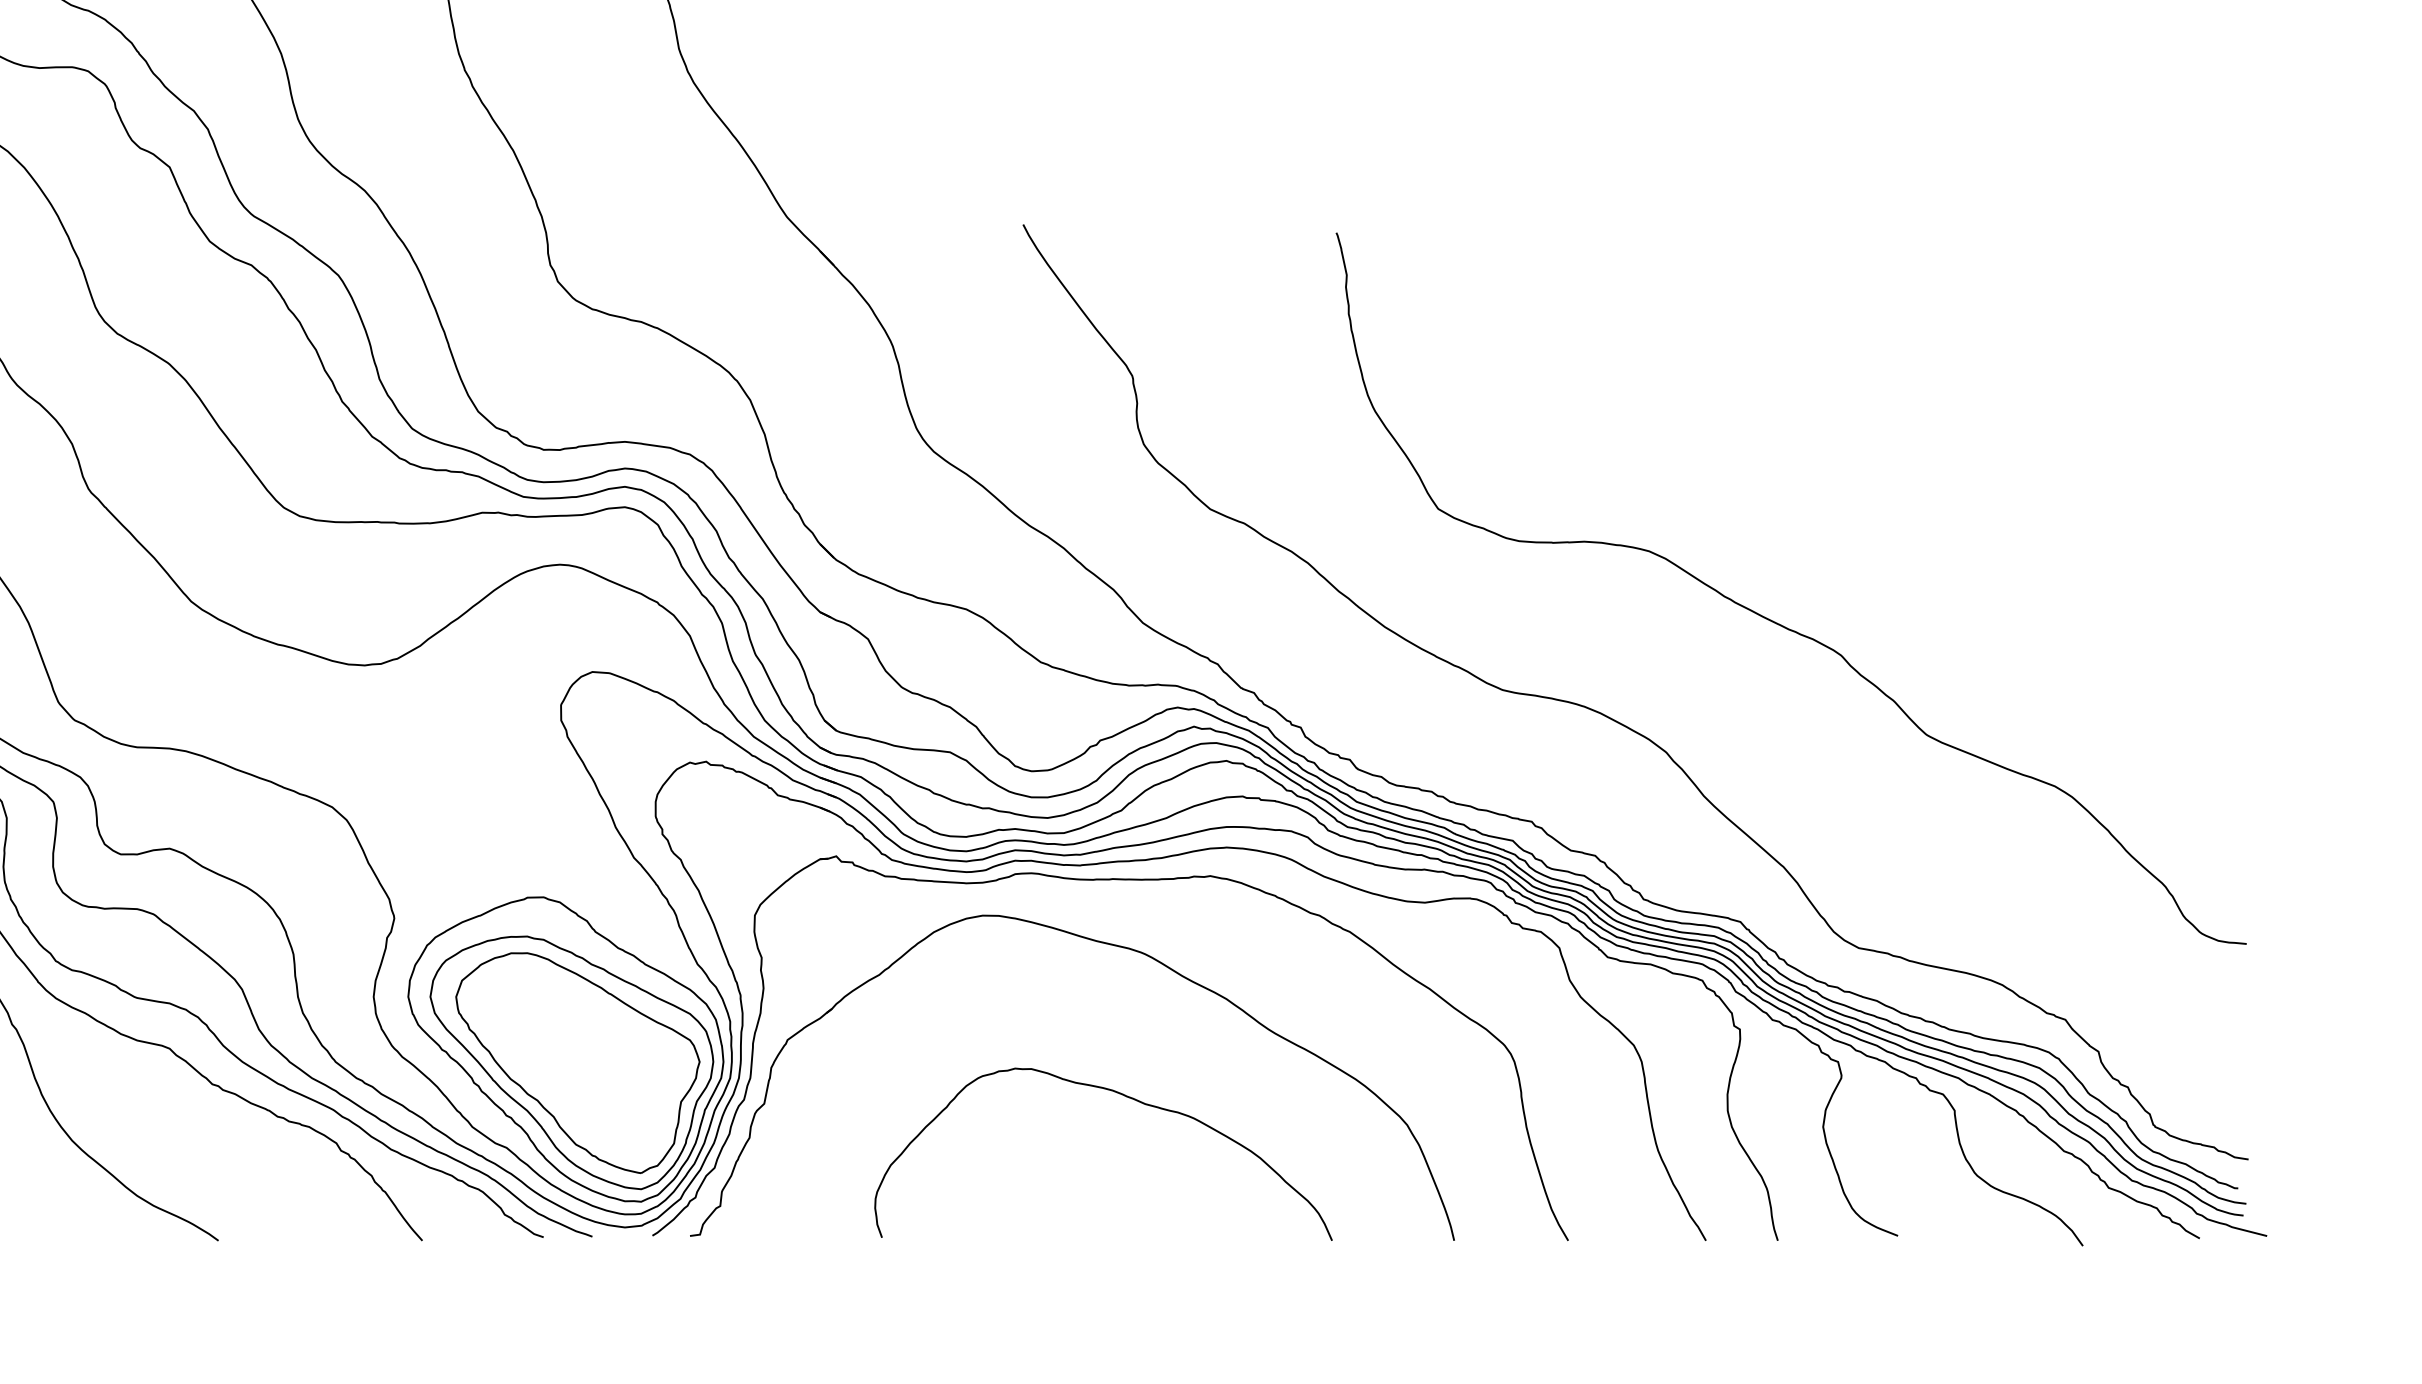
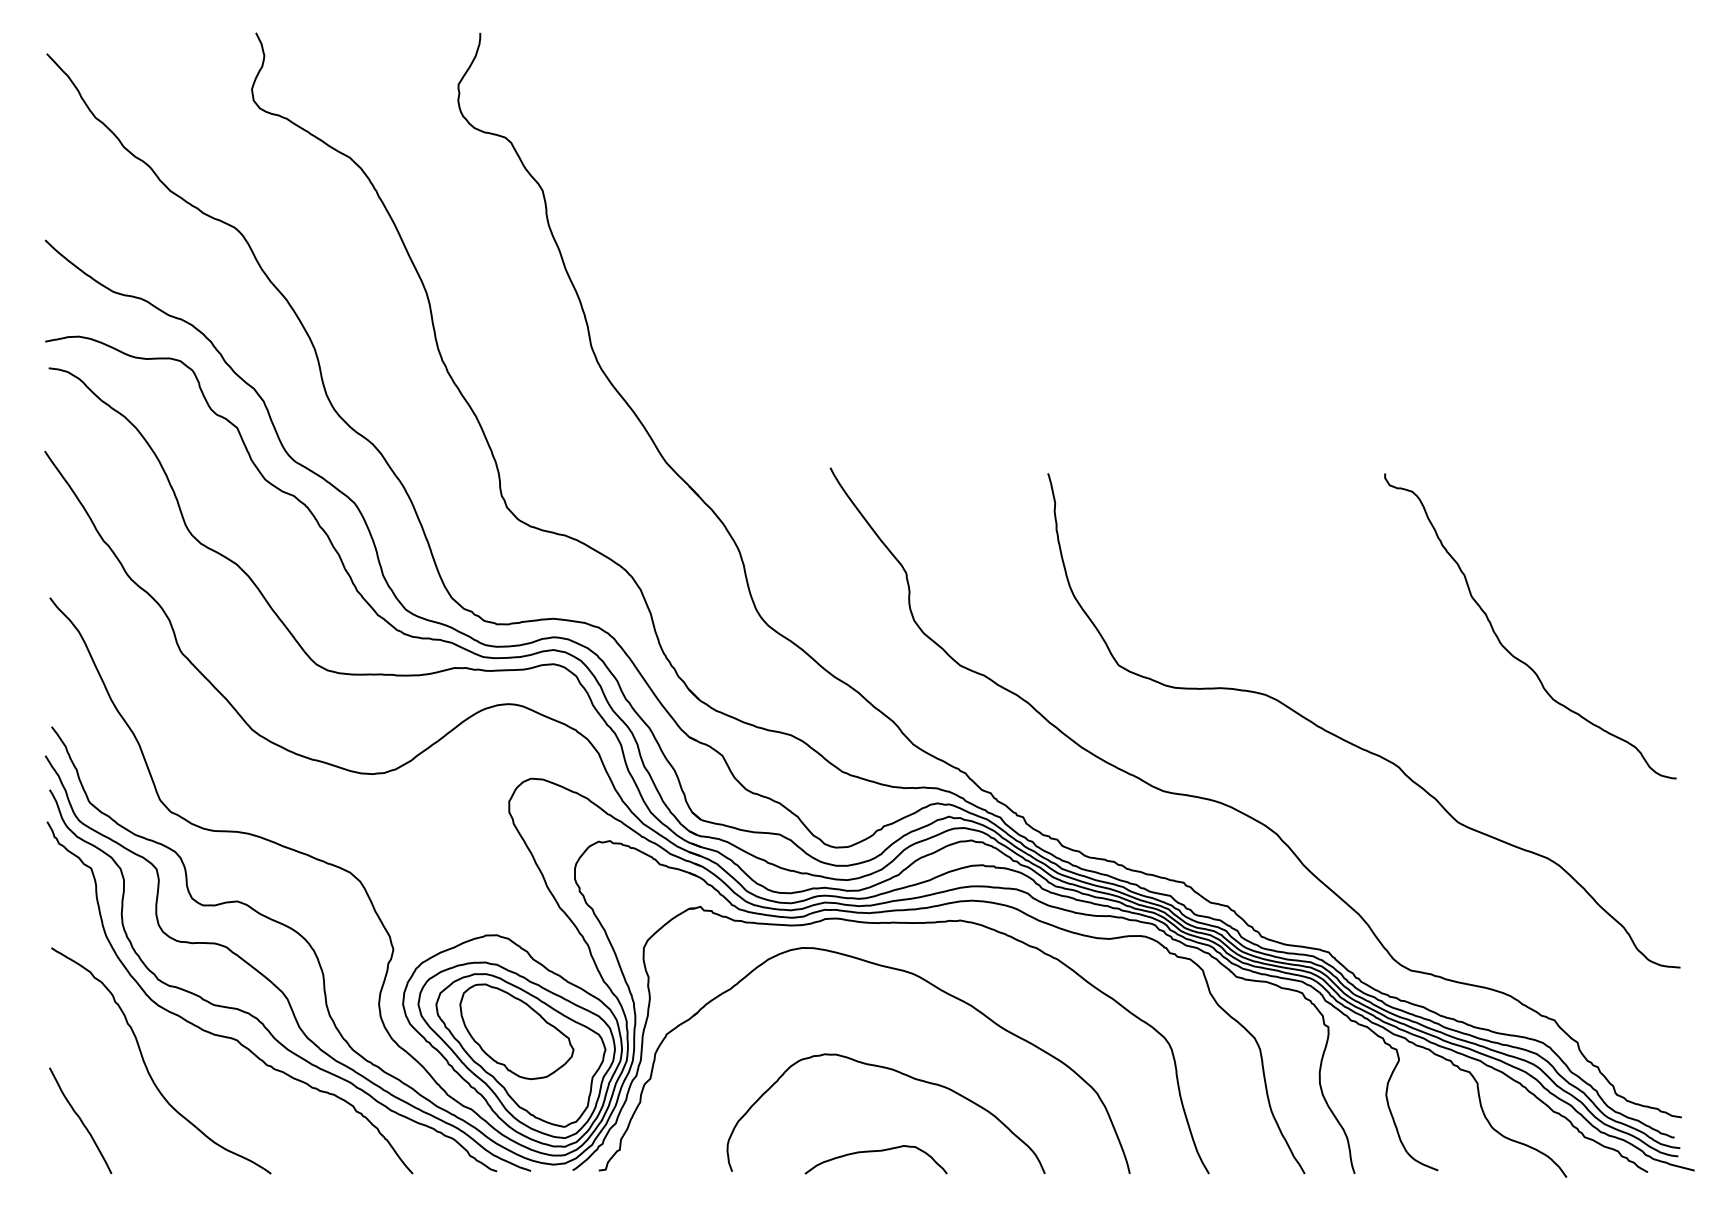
curve: (1997, 486) -> (1507, 649), added
part: (571, 1035) -> (516, 1031), added
curve: (1085, 1209) -> (873, 1152), added

